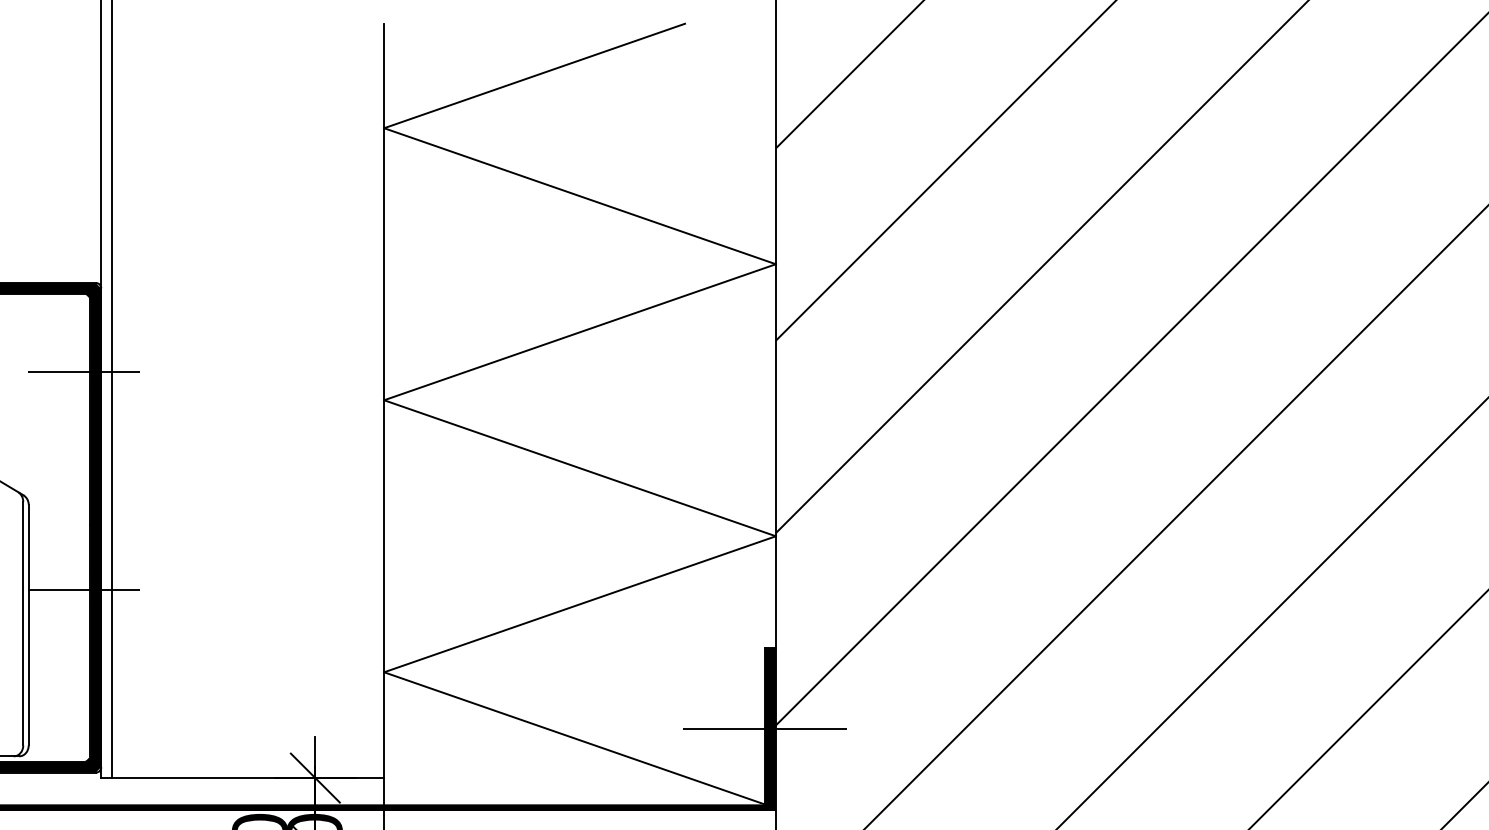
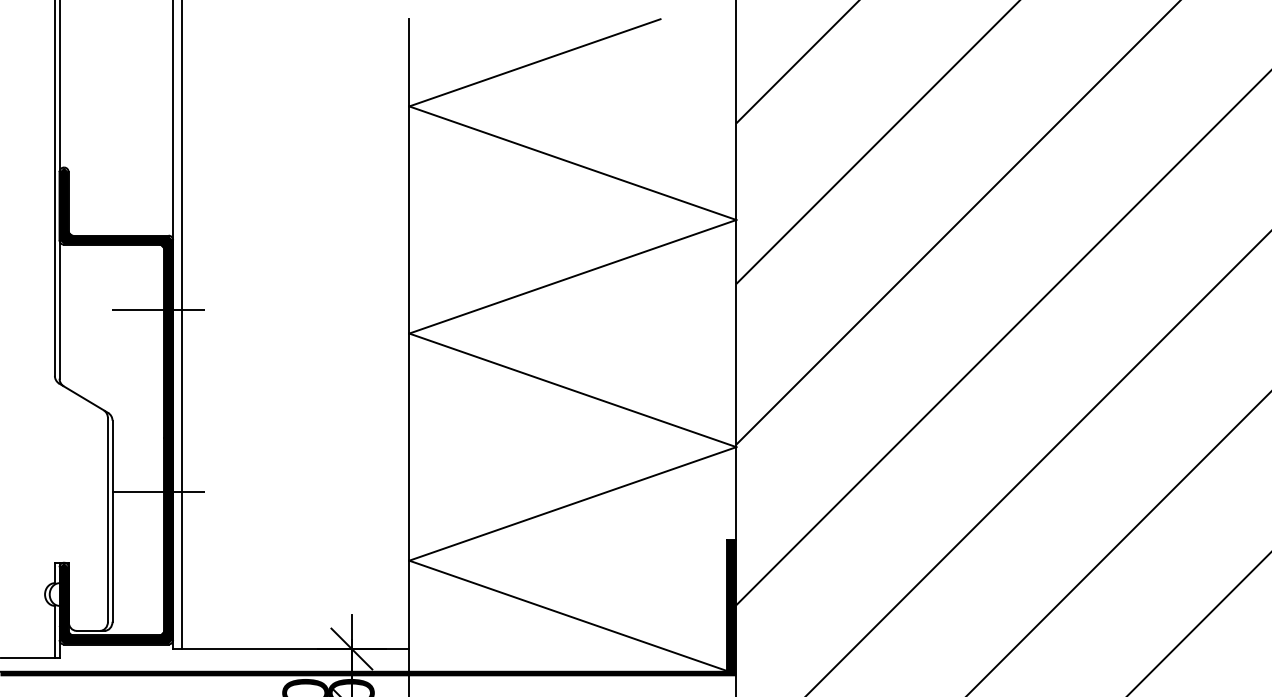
line: (765, 729) -> (727, 608), removed

